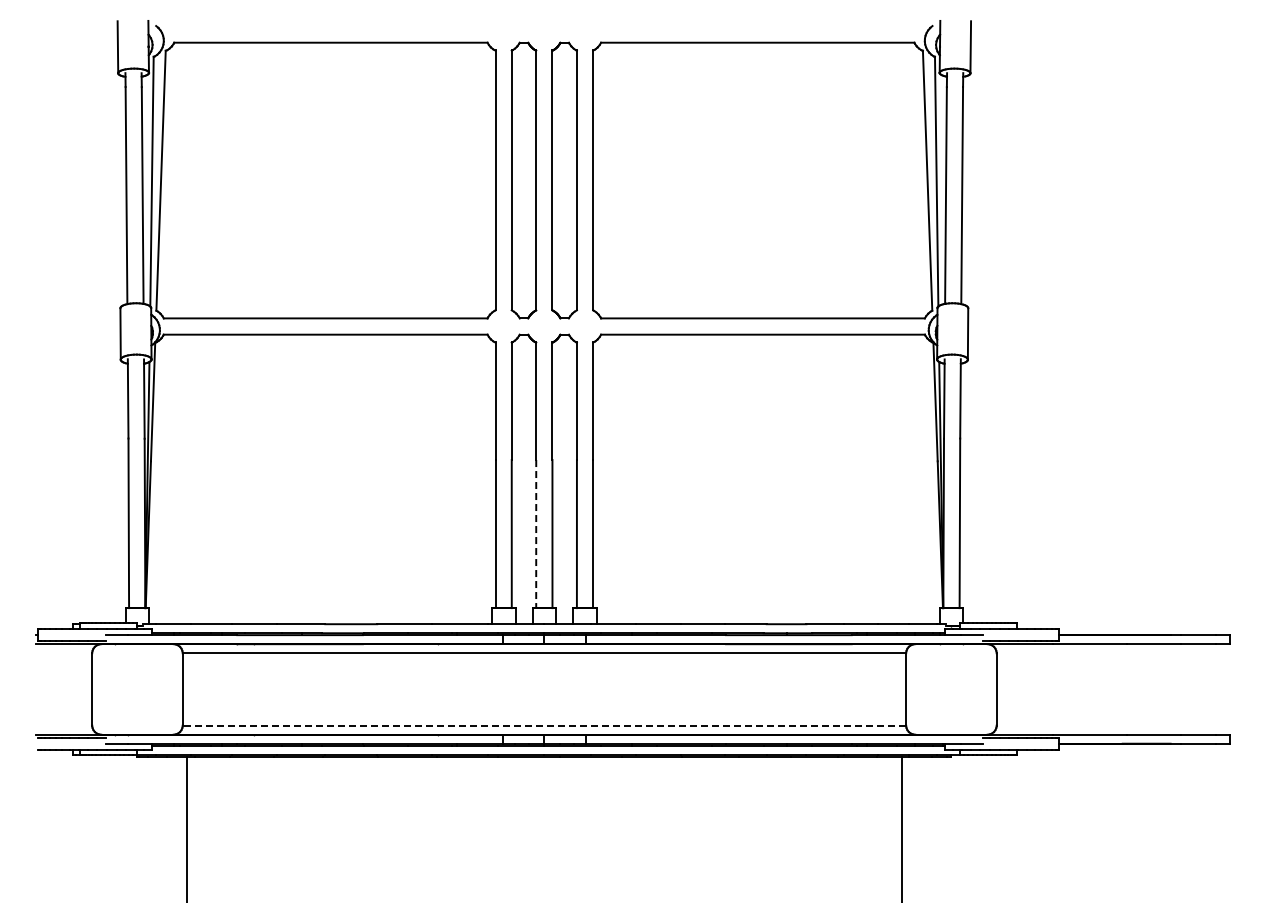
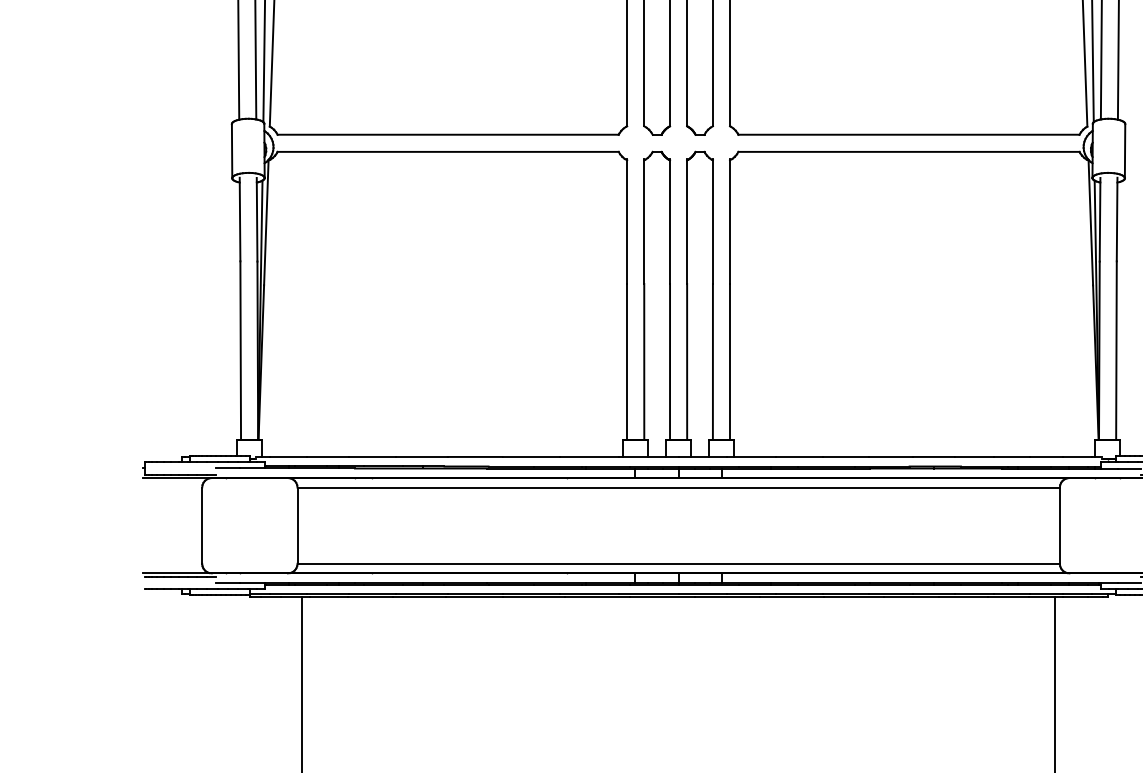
line: (536, 534) -> (670, 362), dashed -> solid
line: (544, 725) -> (678, 563), dashed -> solid

